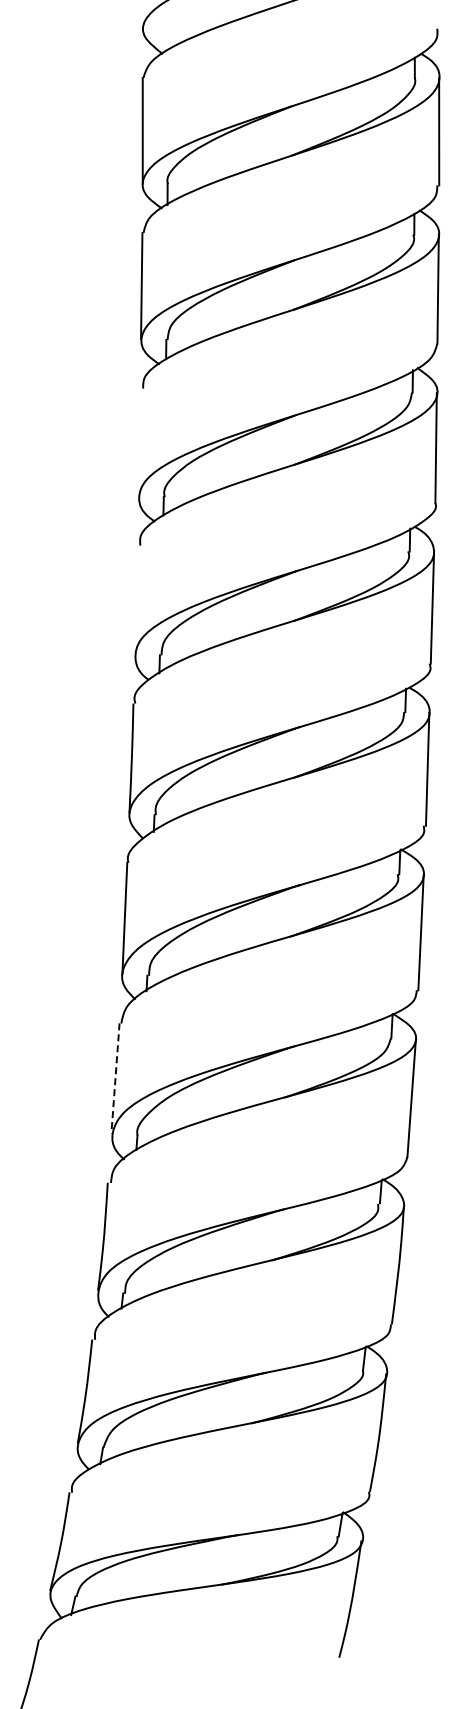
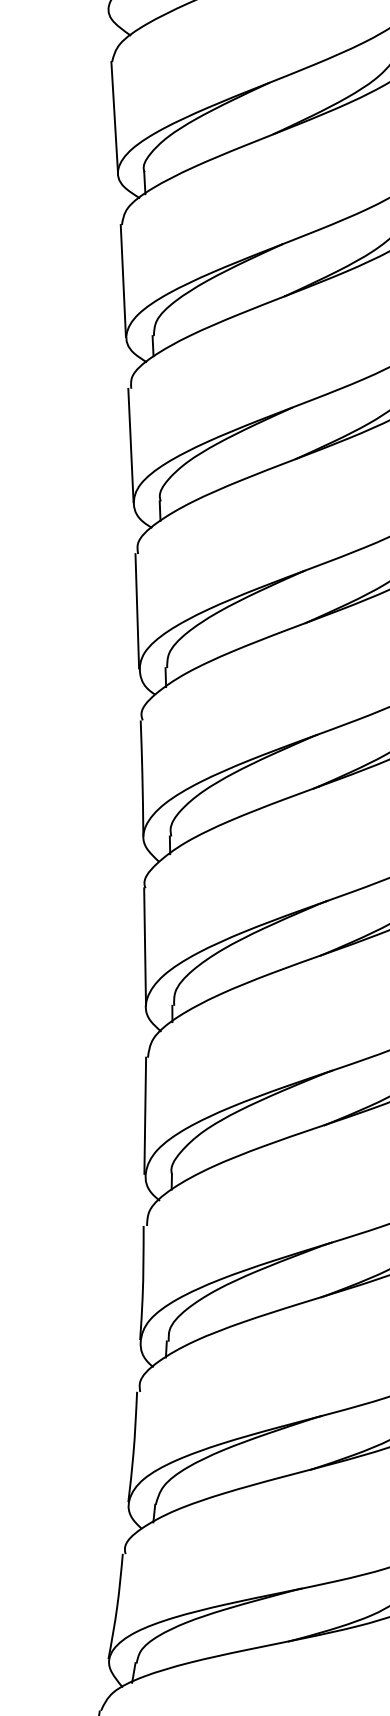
line: (139, 442) -> (130, 445), added
line: (135, 599) -> (136, 610), added
line: (115, 1078) -> (145, 1115), dashed -> solid

